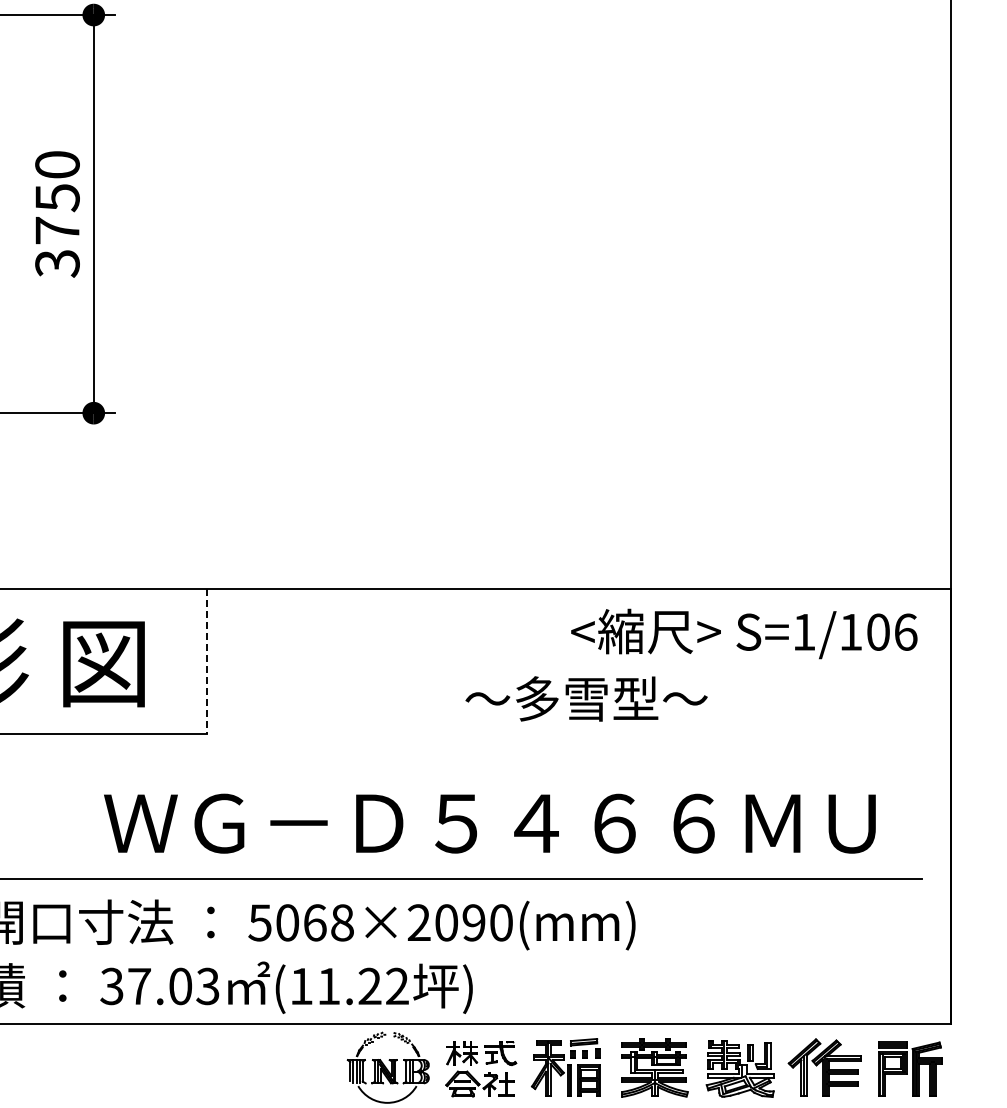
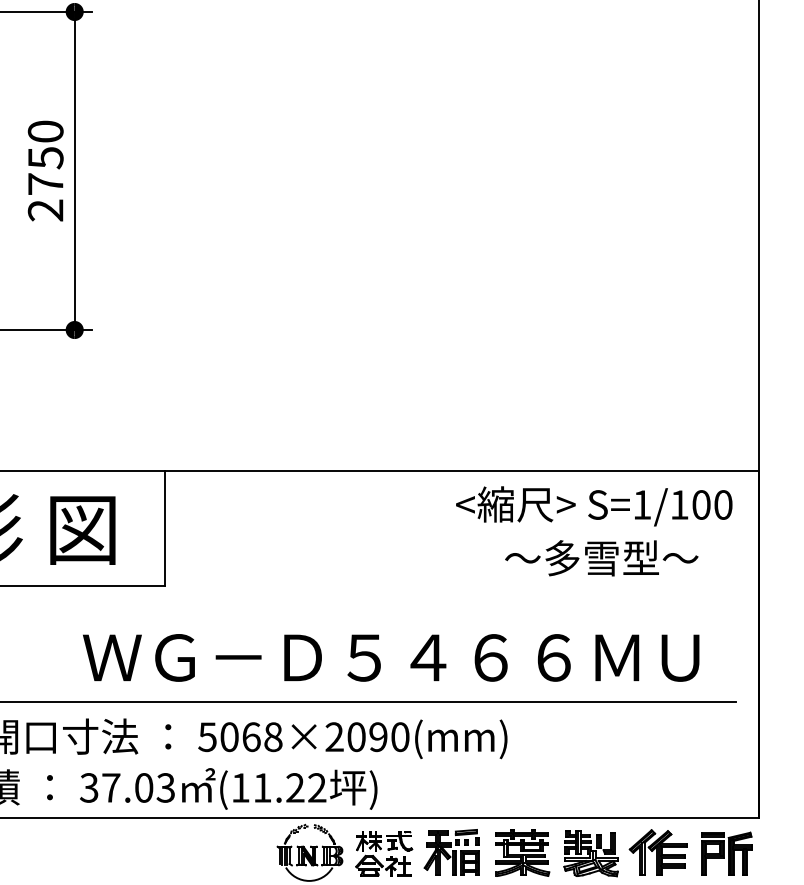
text: (57, 263) -> (45, 210), 3750 -> 2750
text: (905, 631) -> (723, 504), S=1/106 -> S=1/100
line: (206, 662) -> (164, 529), dashed -> solid
text: (586, 698) -> (601, 557), moved

